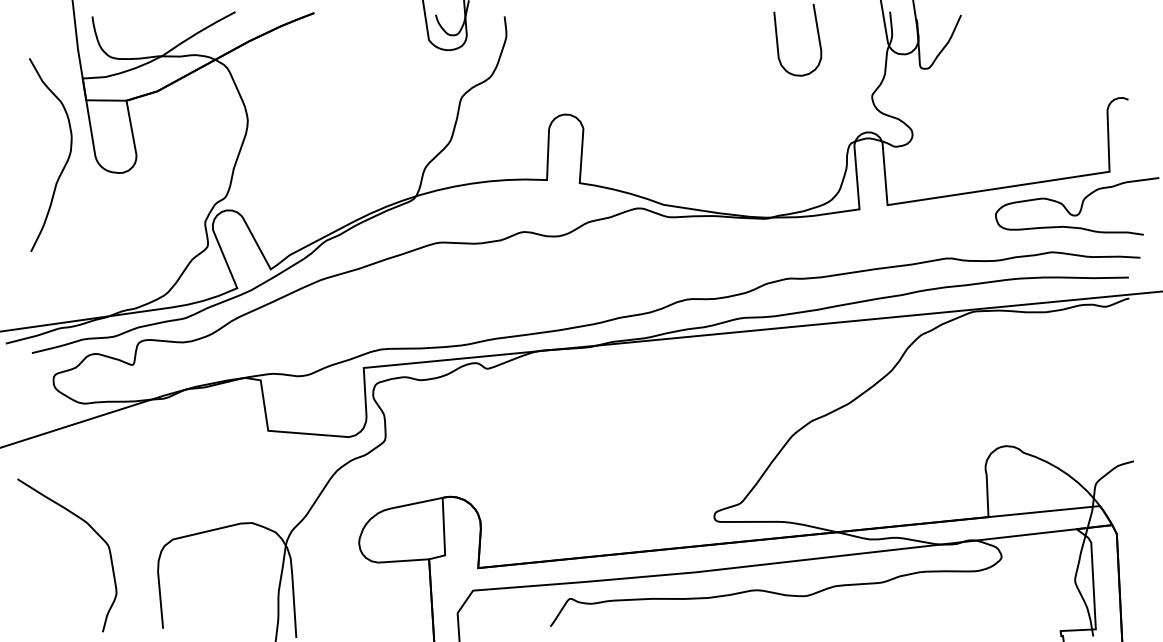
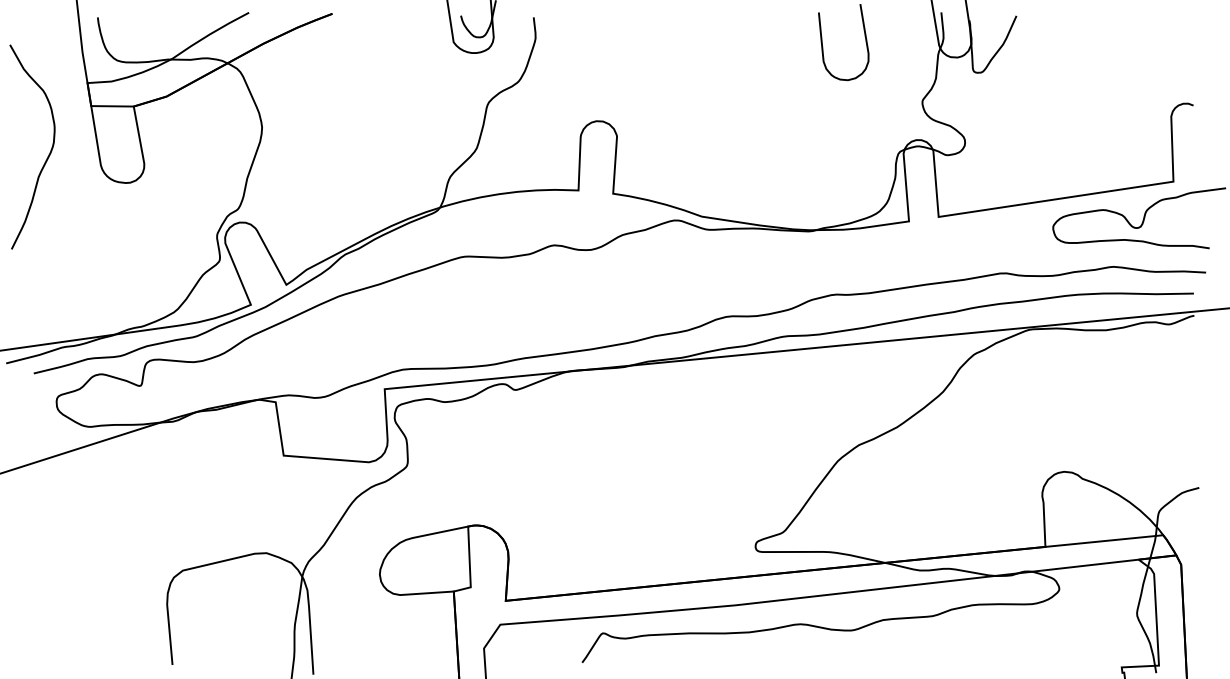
curve: (65, 162) -> (48, 154), moved
curve: (96, 534) -> (102, 565), removed

